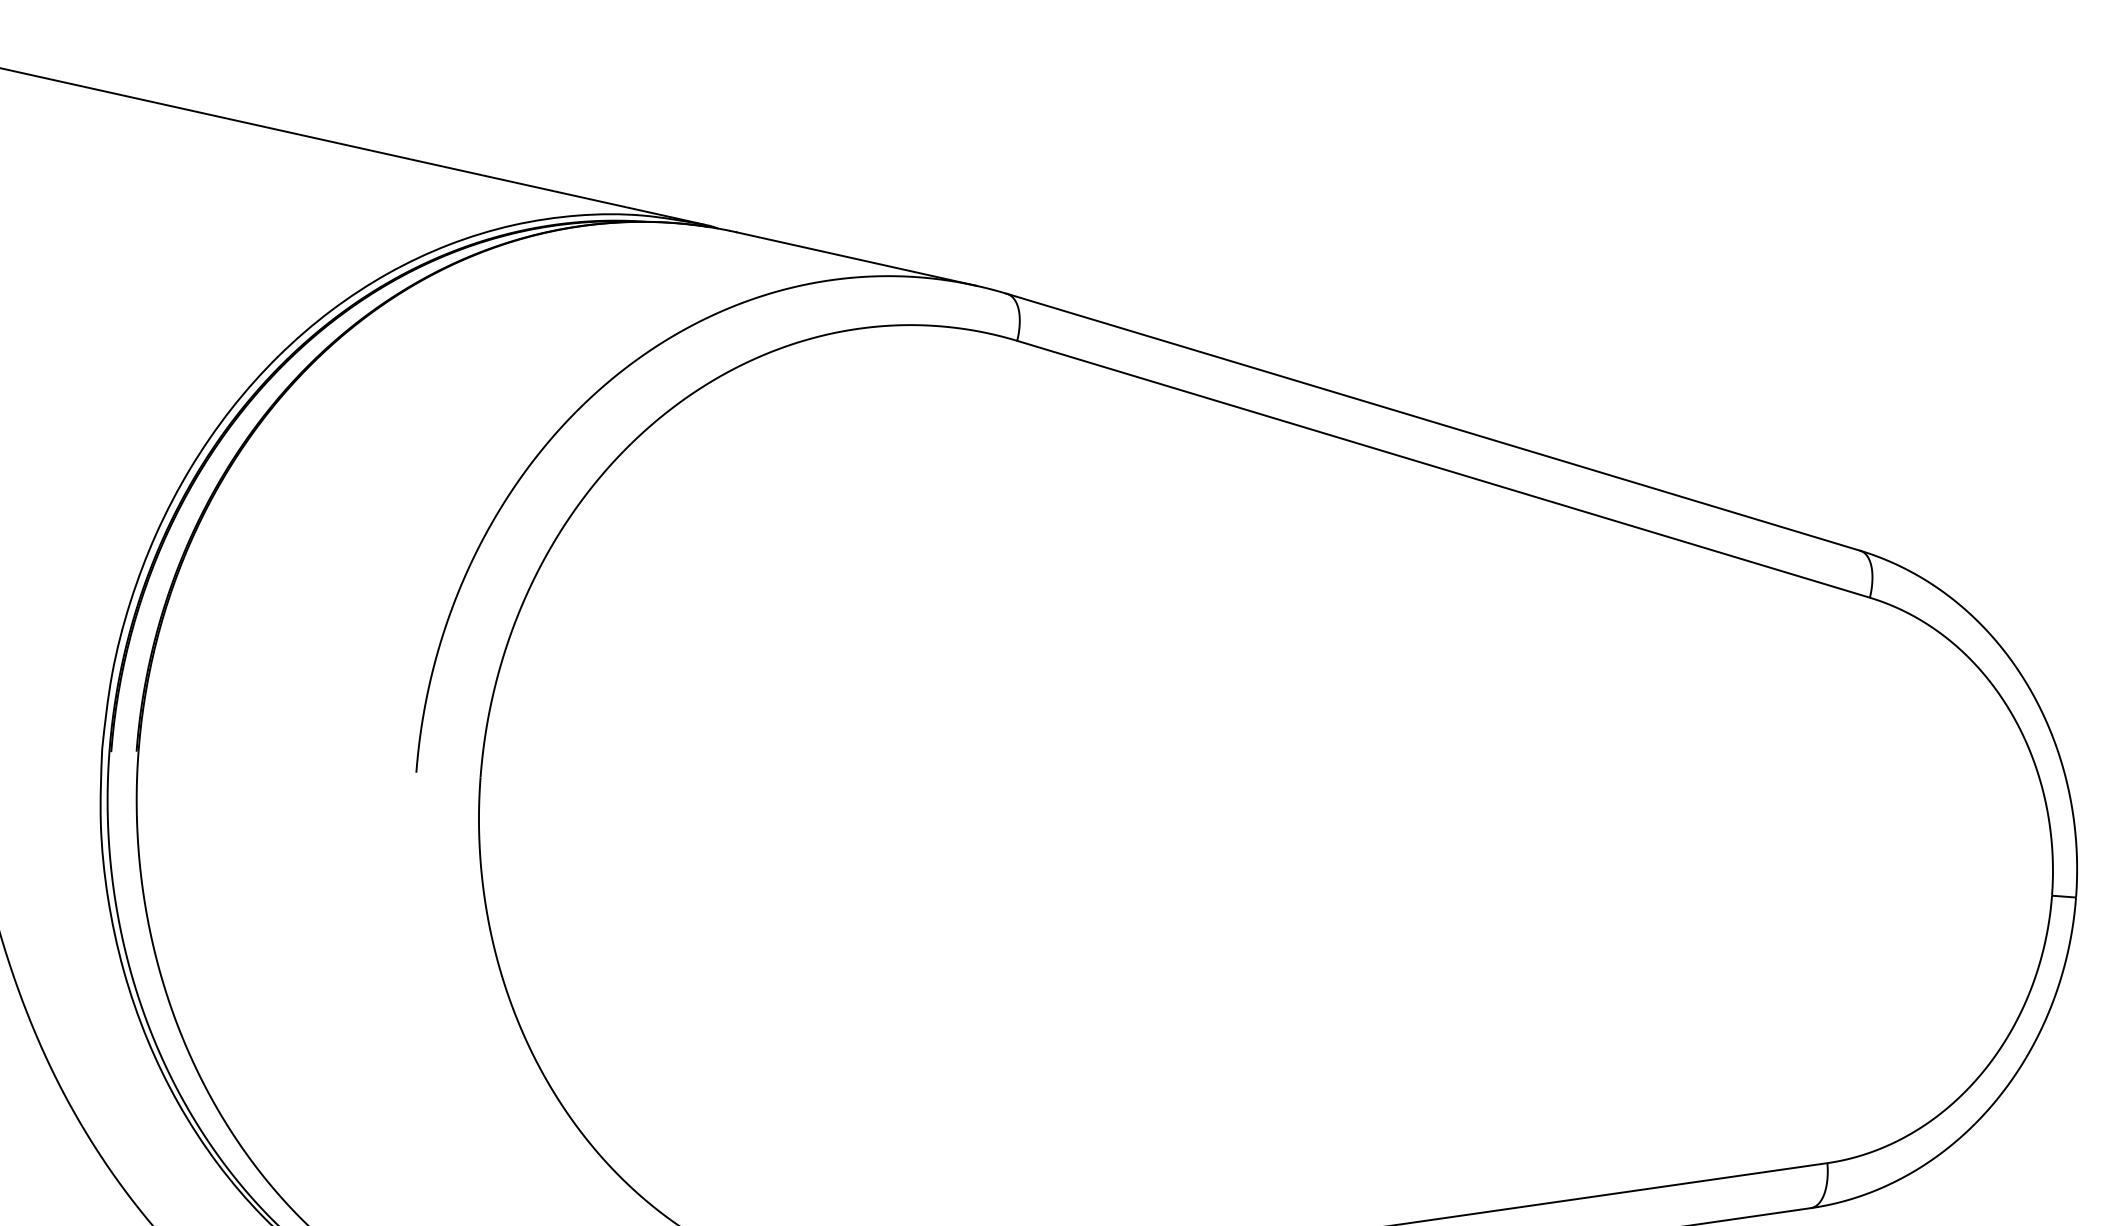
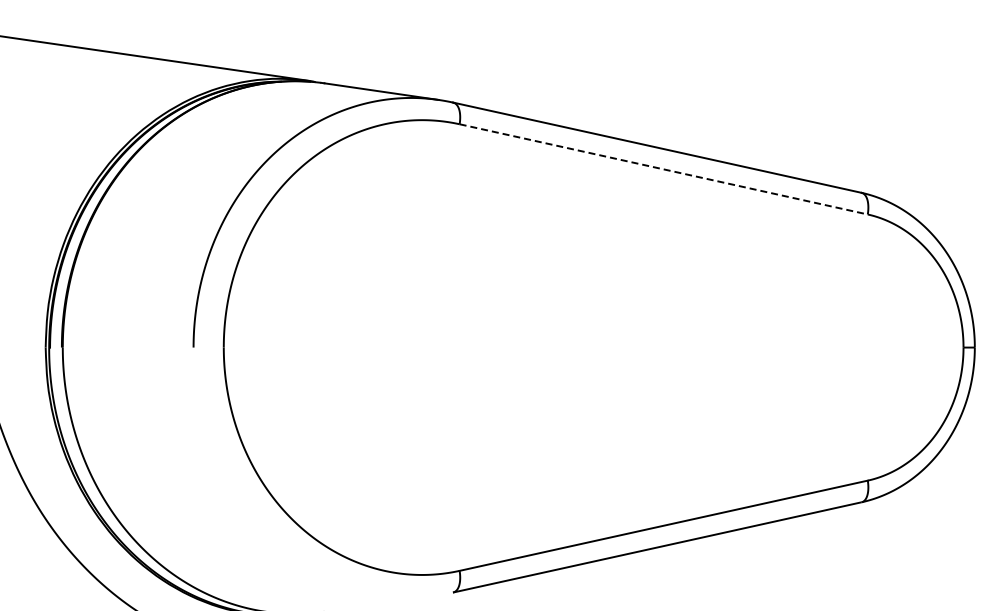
line: (1443, 469) -> (663, 169), solid -> dashed

